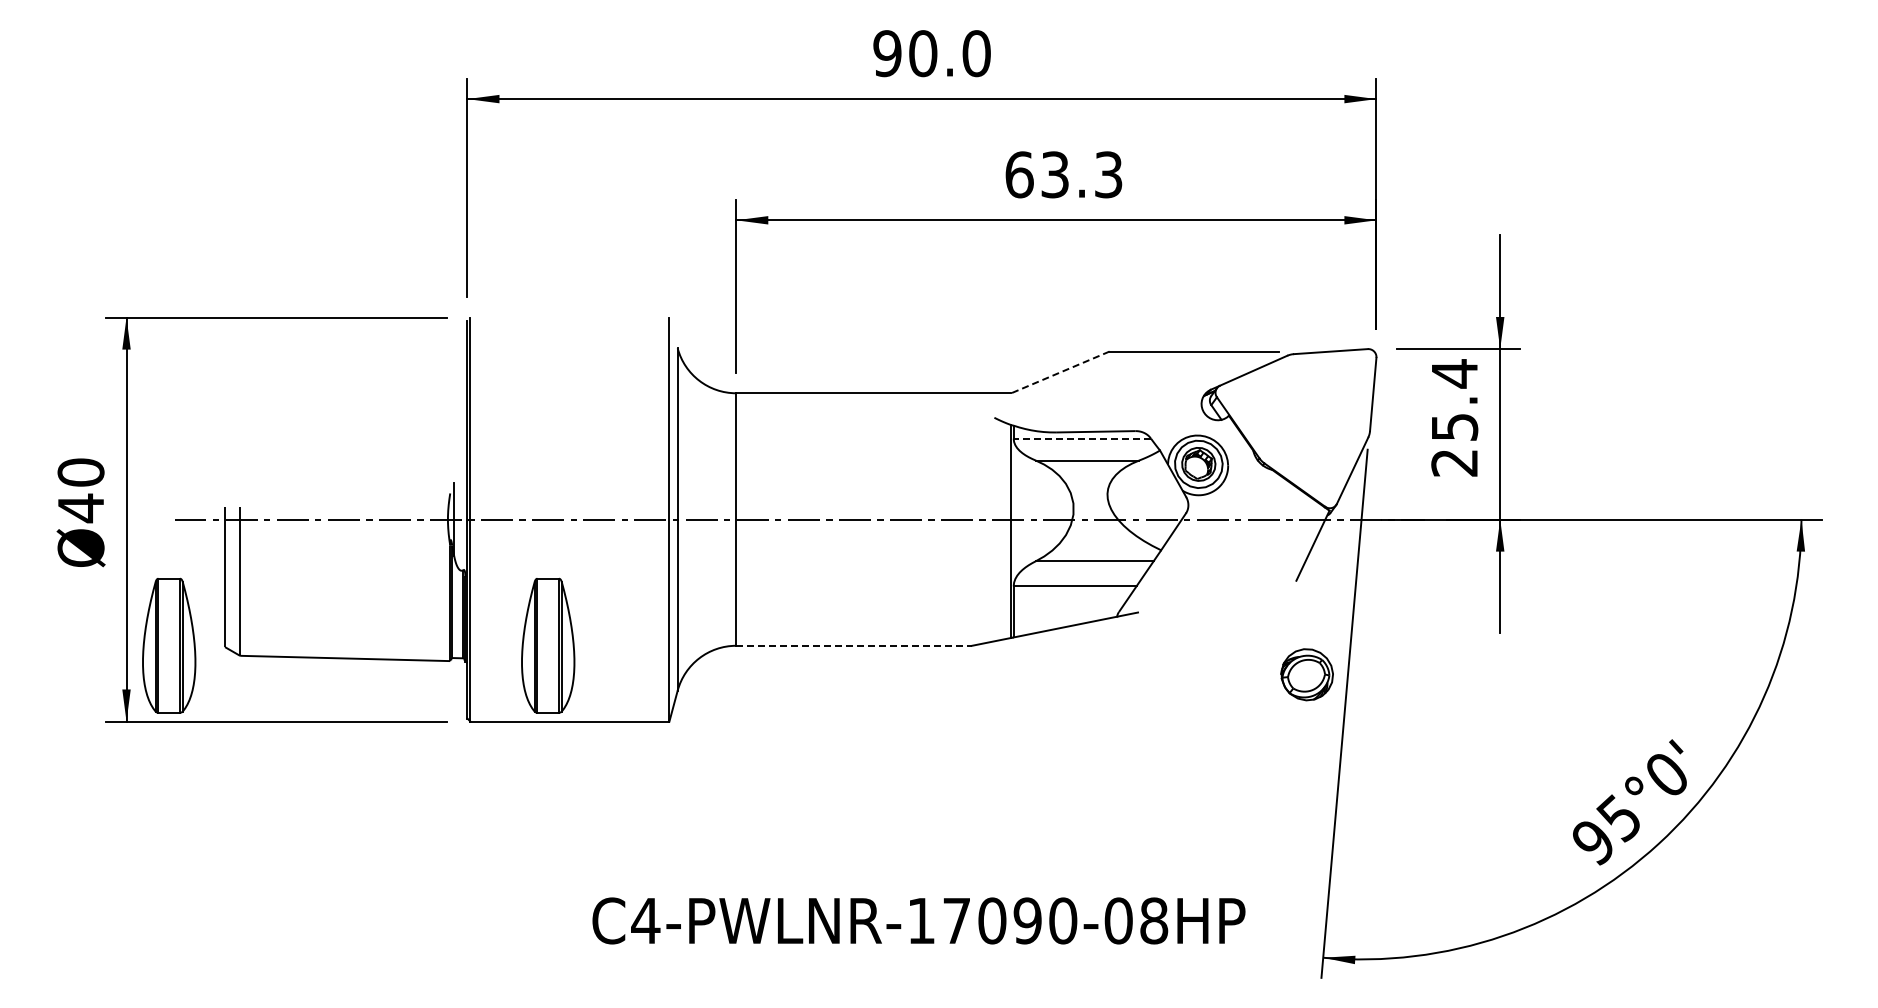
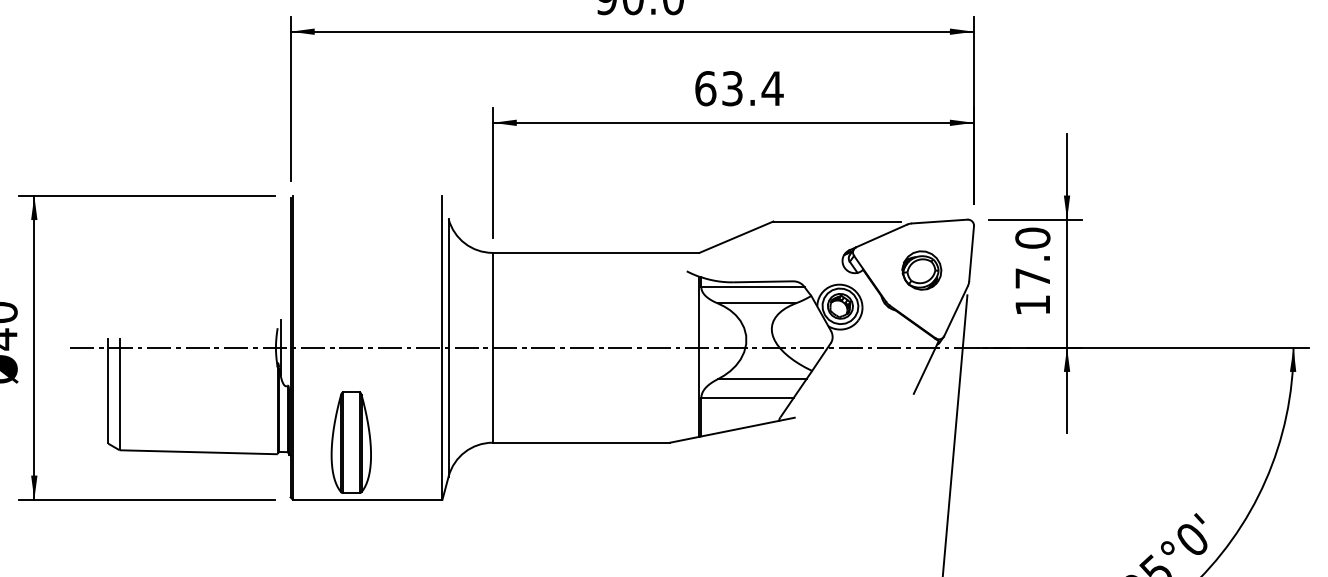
text: (1108, 174) -> (772, 88), 63.3 -> 63.4
line: (1059, 372) -> (735, 237), dashed -> solid
text: (1454, 417) -> (1032, 271), 25.4 -> 17.0
line: (1082, 438) -> (753, 286), dashed -> solid
part: (169, 645) -> (66, 442), removed
line: (854, 645) -> (581, 442), dashed -> solid
part: (1306, 674) -> (921, 270), moved

